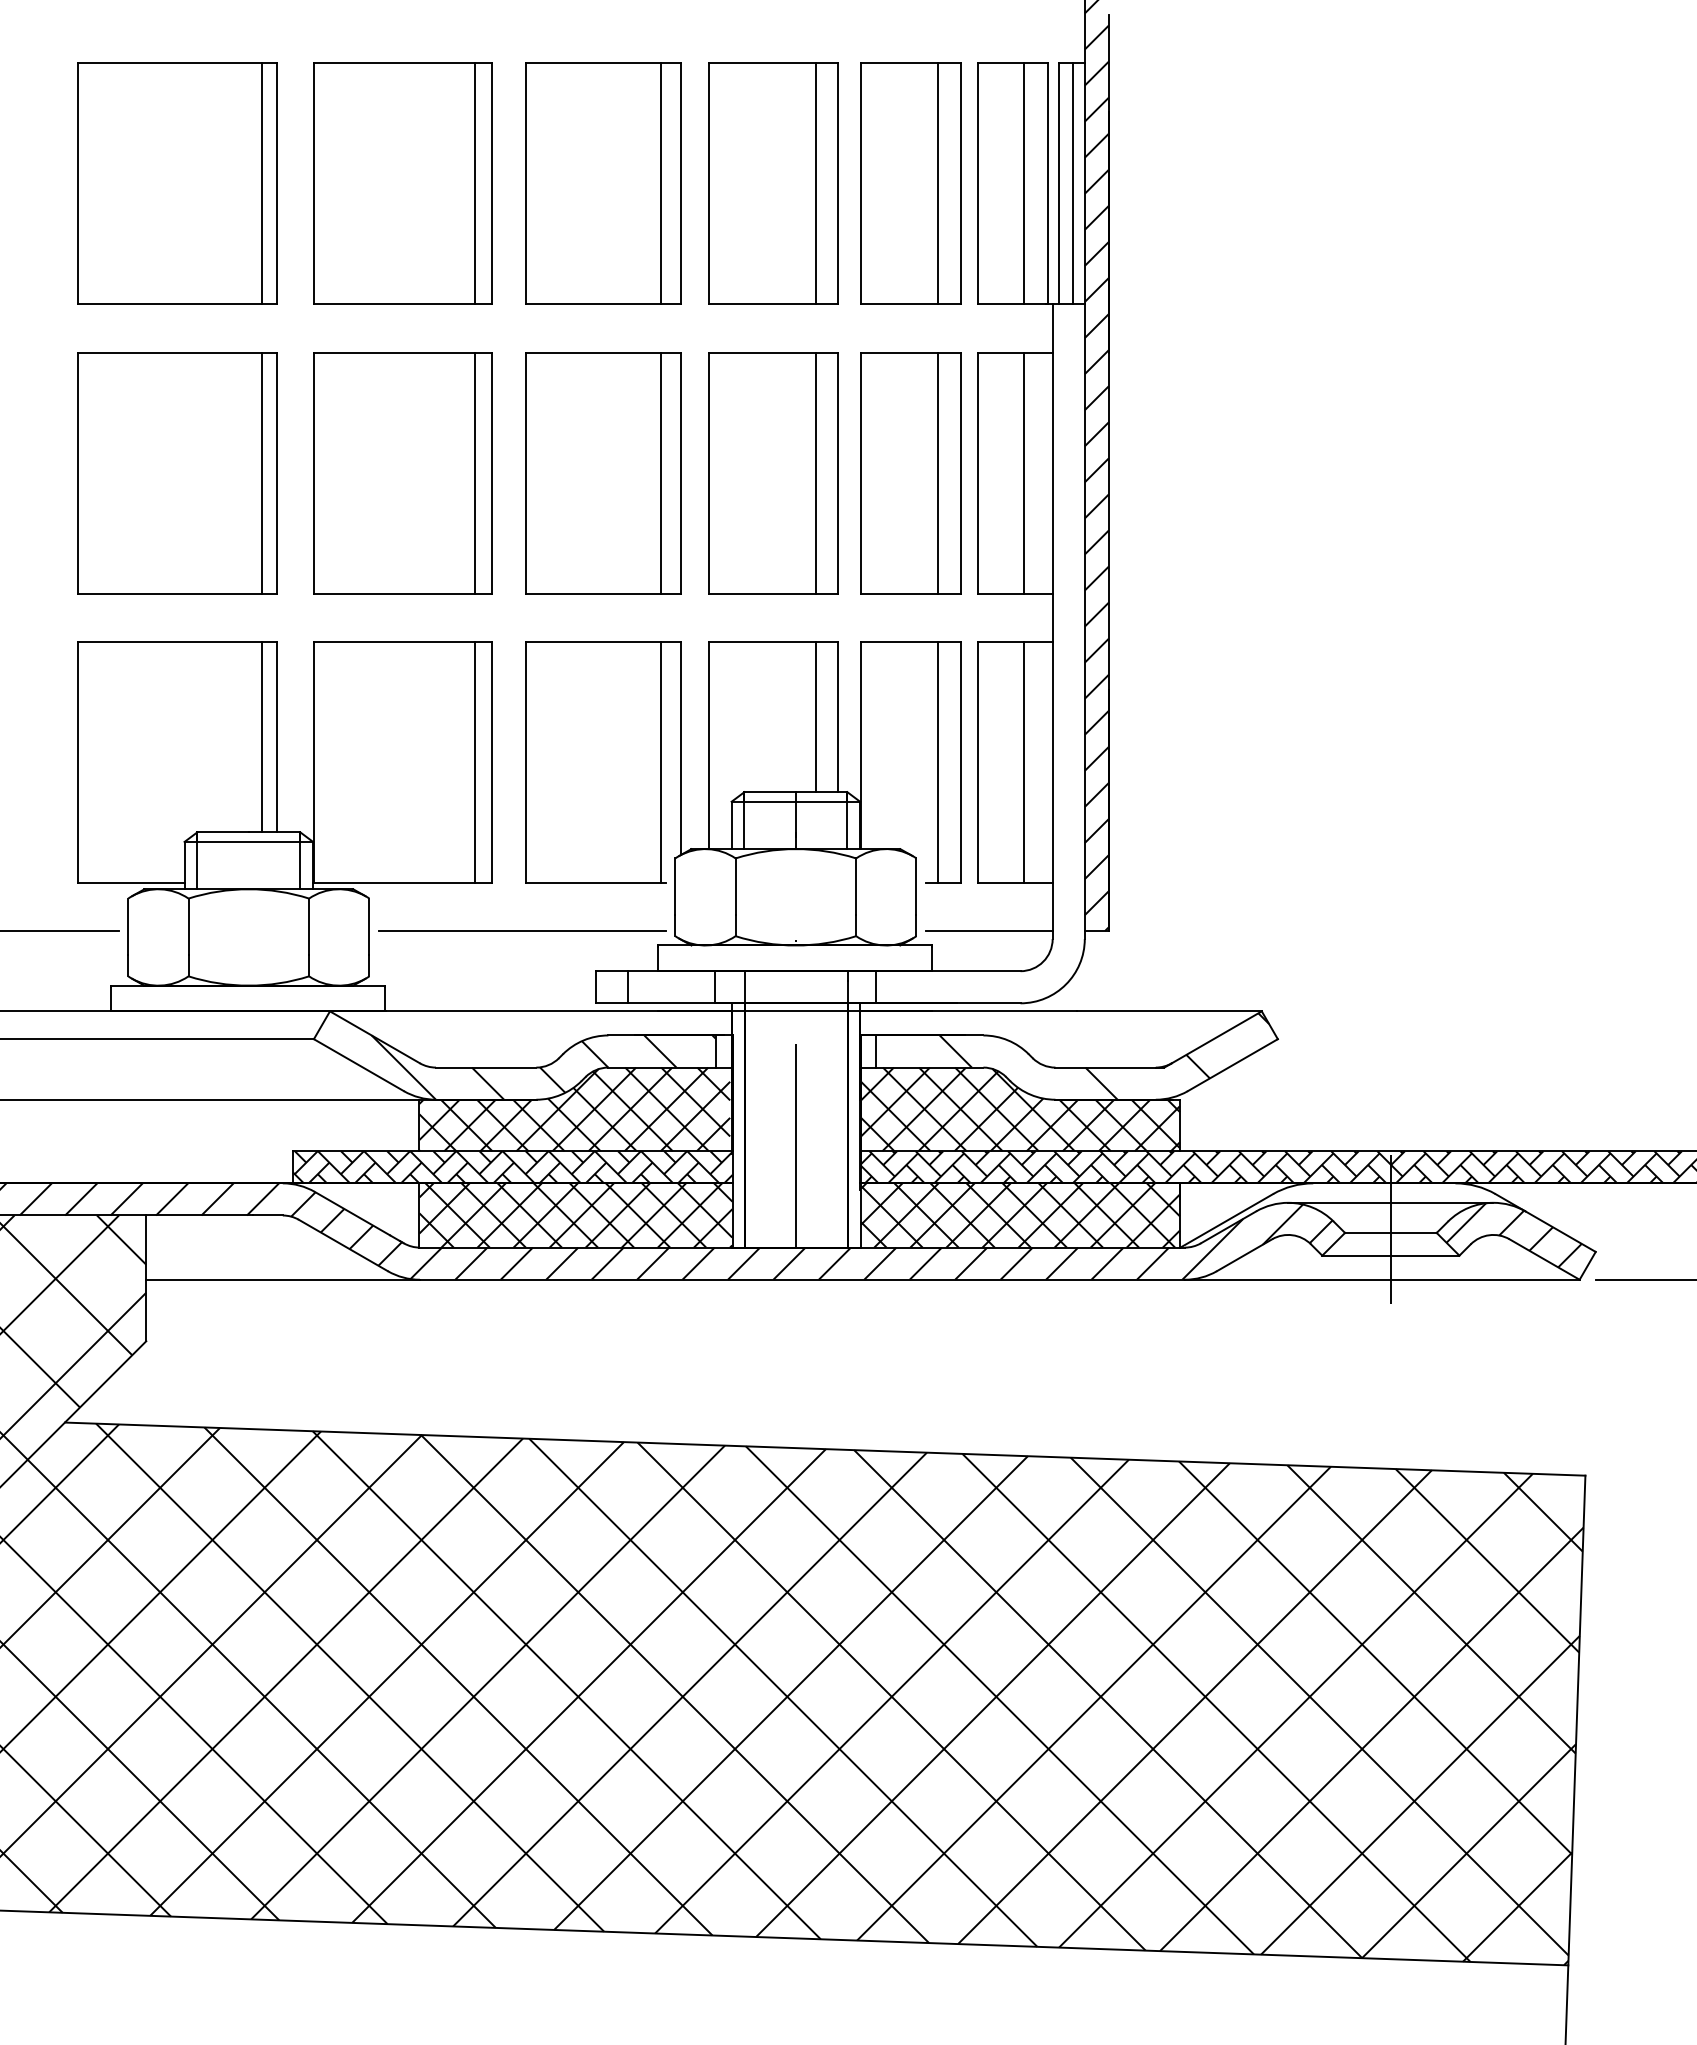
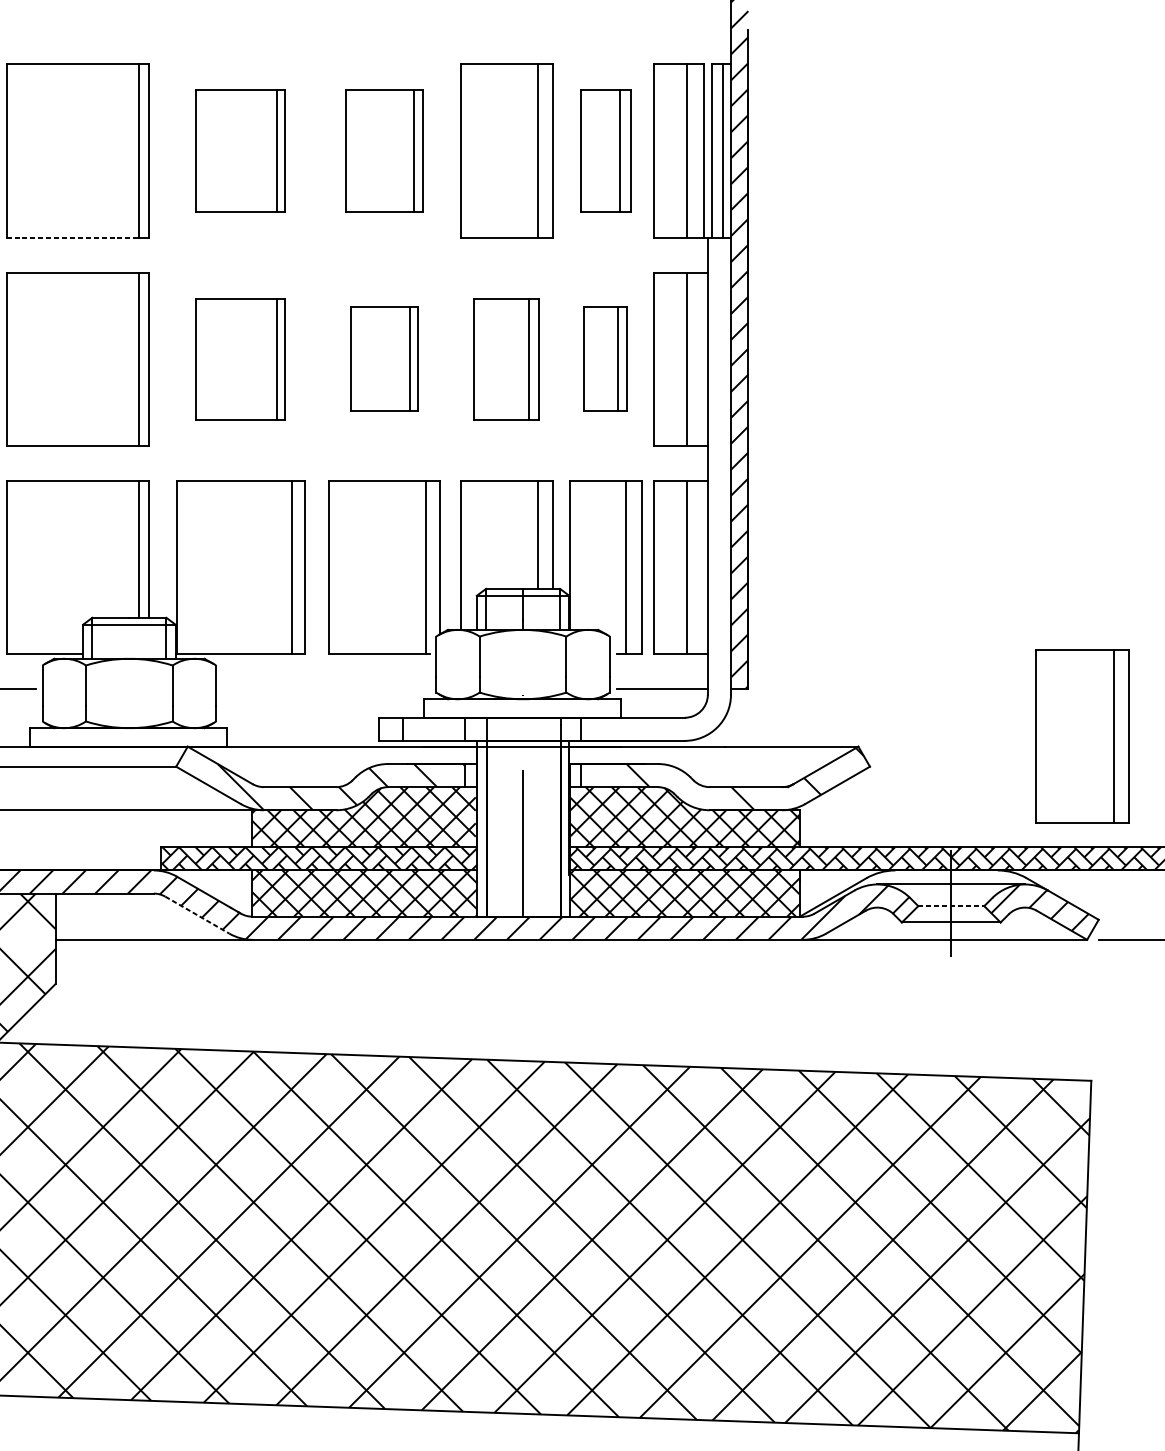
part: (402, 183) -> (239, 150), size x0.7
part: (603, 183) -> (384, 150), size x0.7
part: (910, 183) -> (605, 150), size x0.7
line: (169, 304) -> (72, 237), solid -> dashed
part: (402, 473) -> (239, 359), size x0.7
part: (603, 473) -> (384, 359), size x0.6
part: (773, 473) -> (506, 359), size x0.7
part: (910, 473) -> (605, 359), size x0.6
line: (522, 931) -> (326, 689), removed
part: (1573, 996) -> (1082, 735), added
line: (1390, 1232) -> (951, 905), solid -> dashed
line: (343, 1245) -> (197, 915), solid -> dashed

